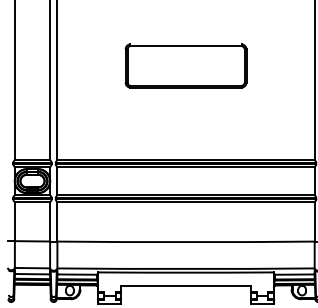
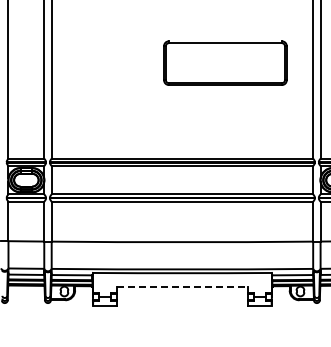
part: (186, 65) -> (225, 62), moved
line: (186, 285) -> (182, 286), solid -> dashed

